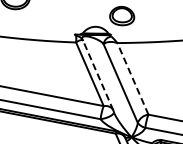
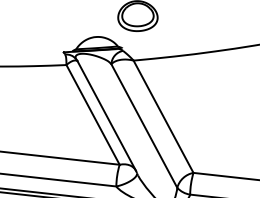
line: (98, 75) -> (107, 115), dashed -> solid
line: (132, 78) -> (162, 116), dashed -> solid

